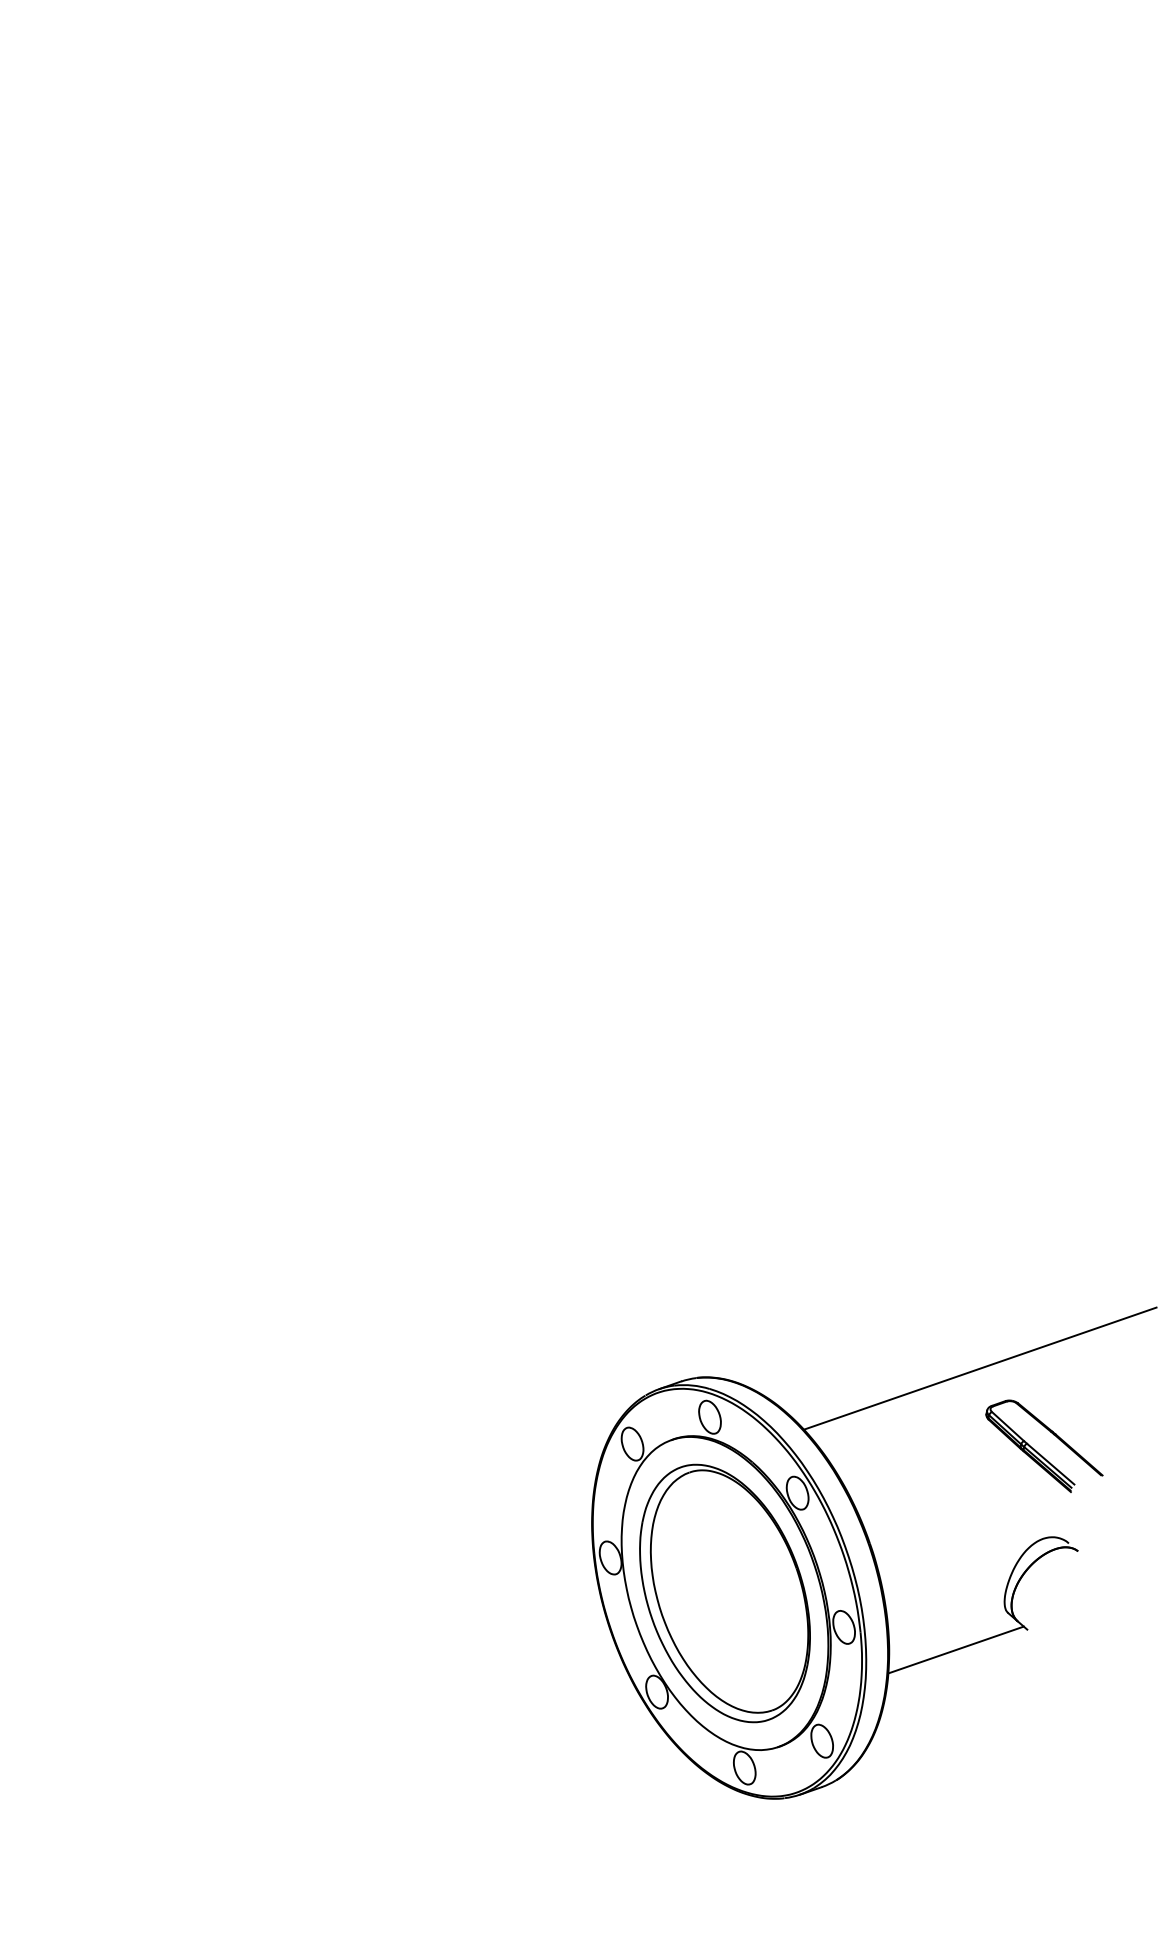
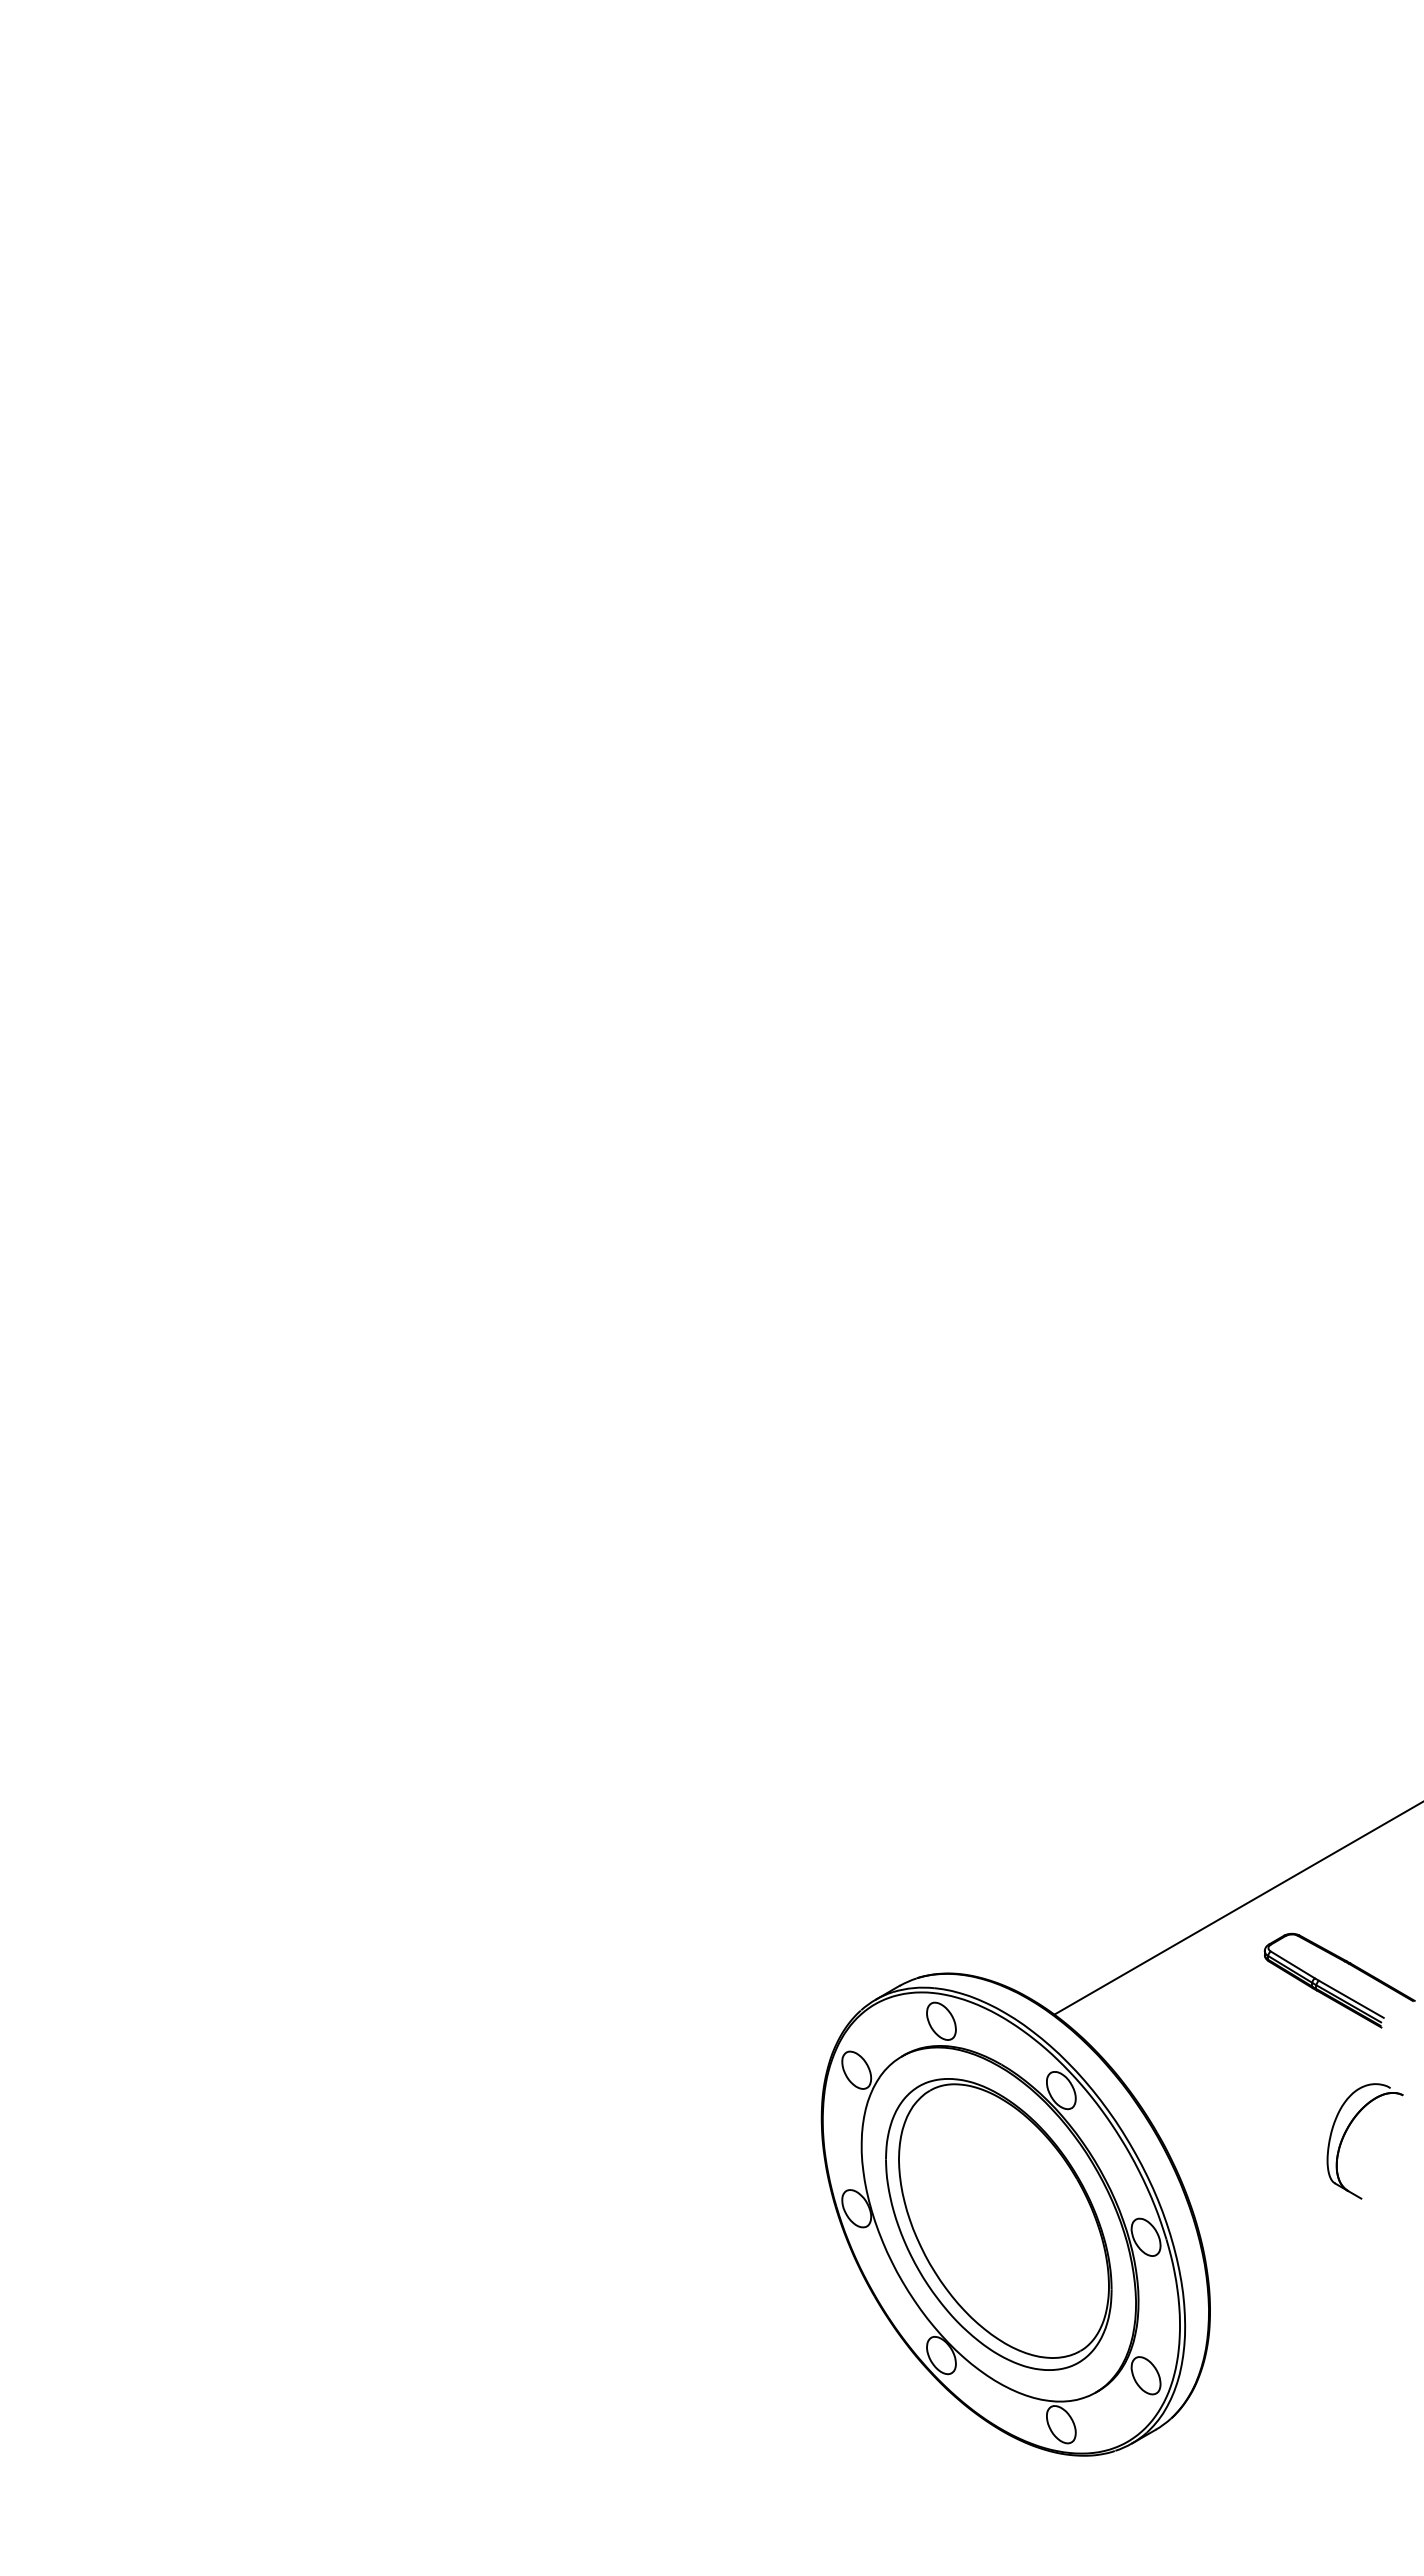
line: (956, 1649) -> (1282, 2238), removed

